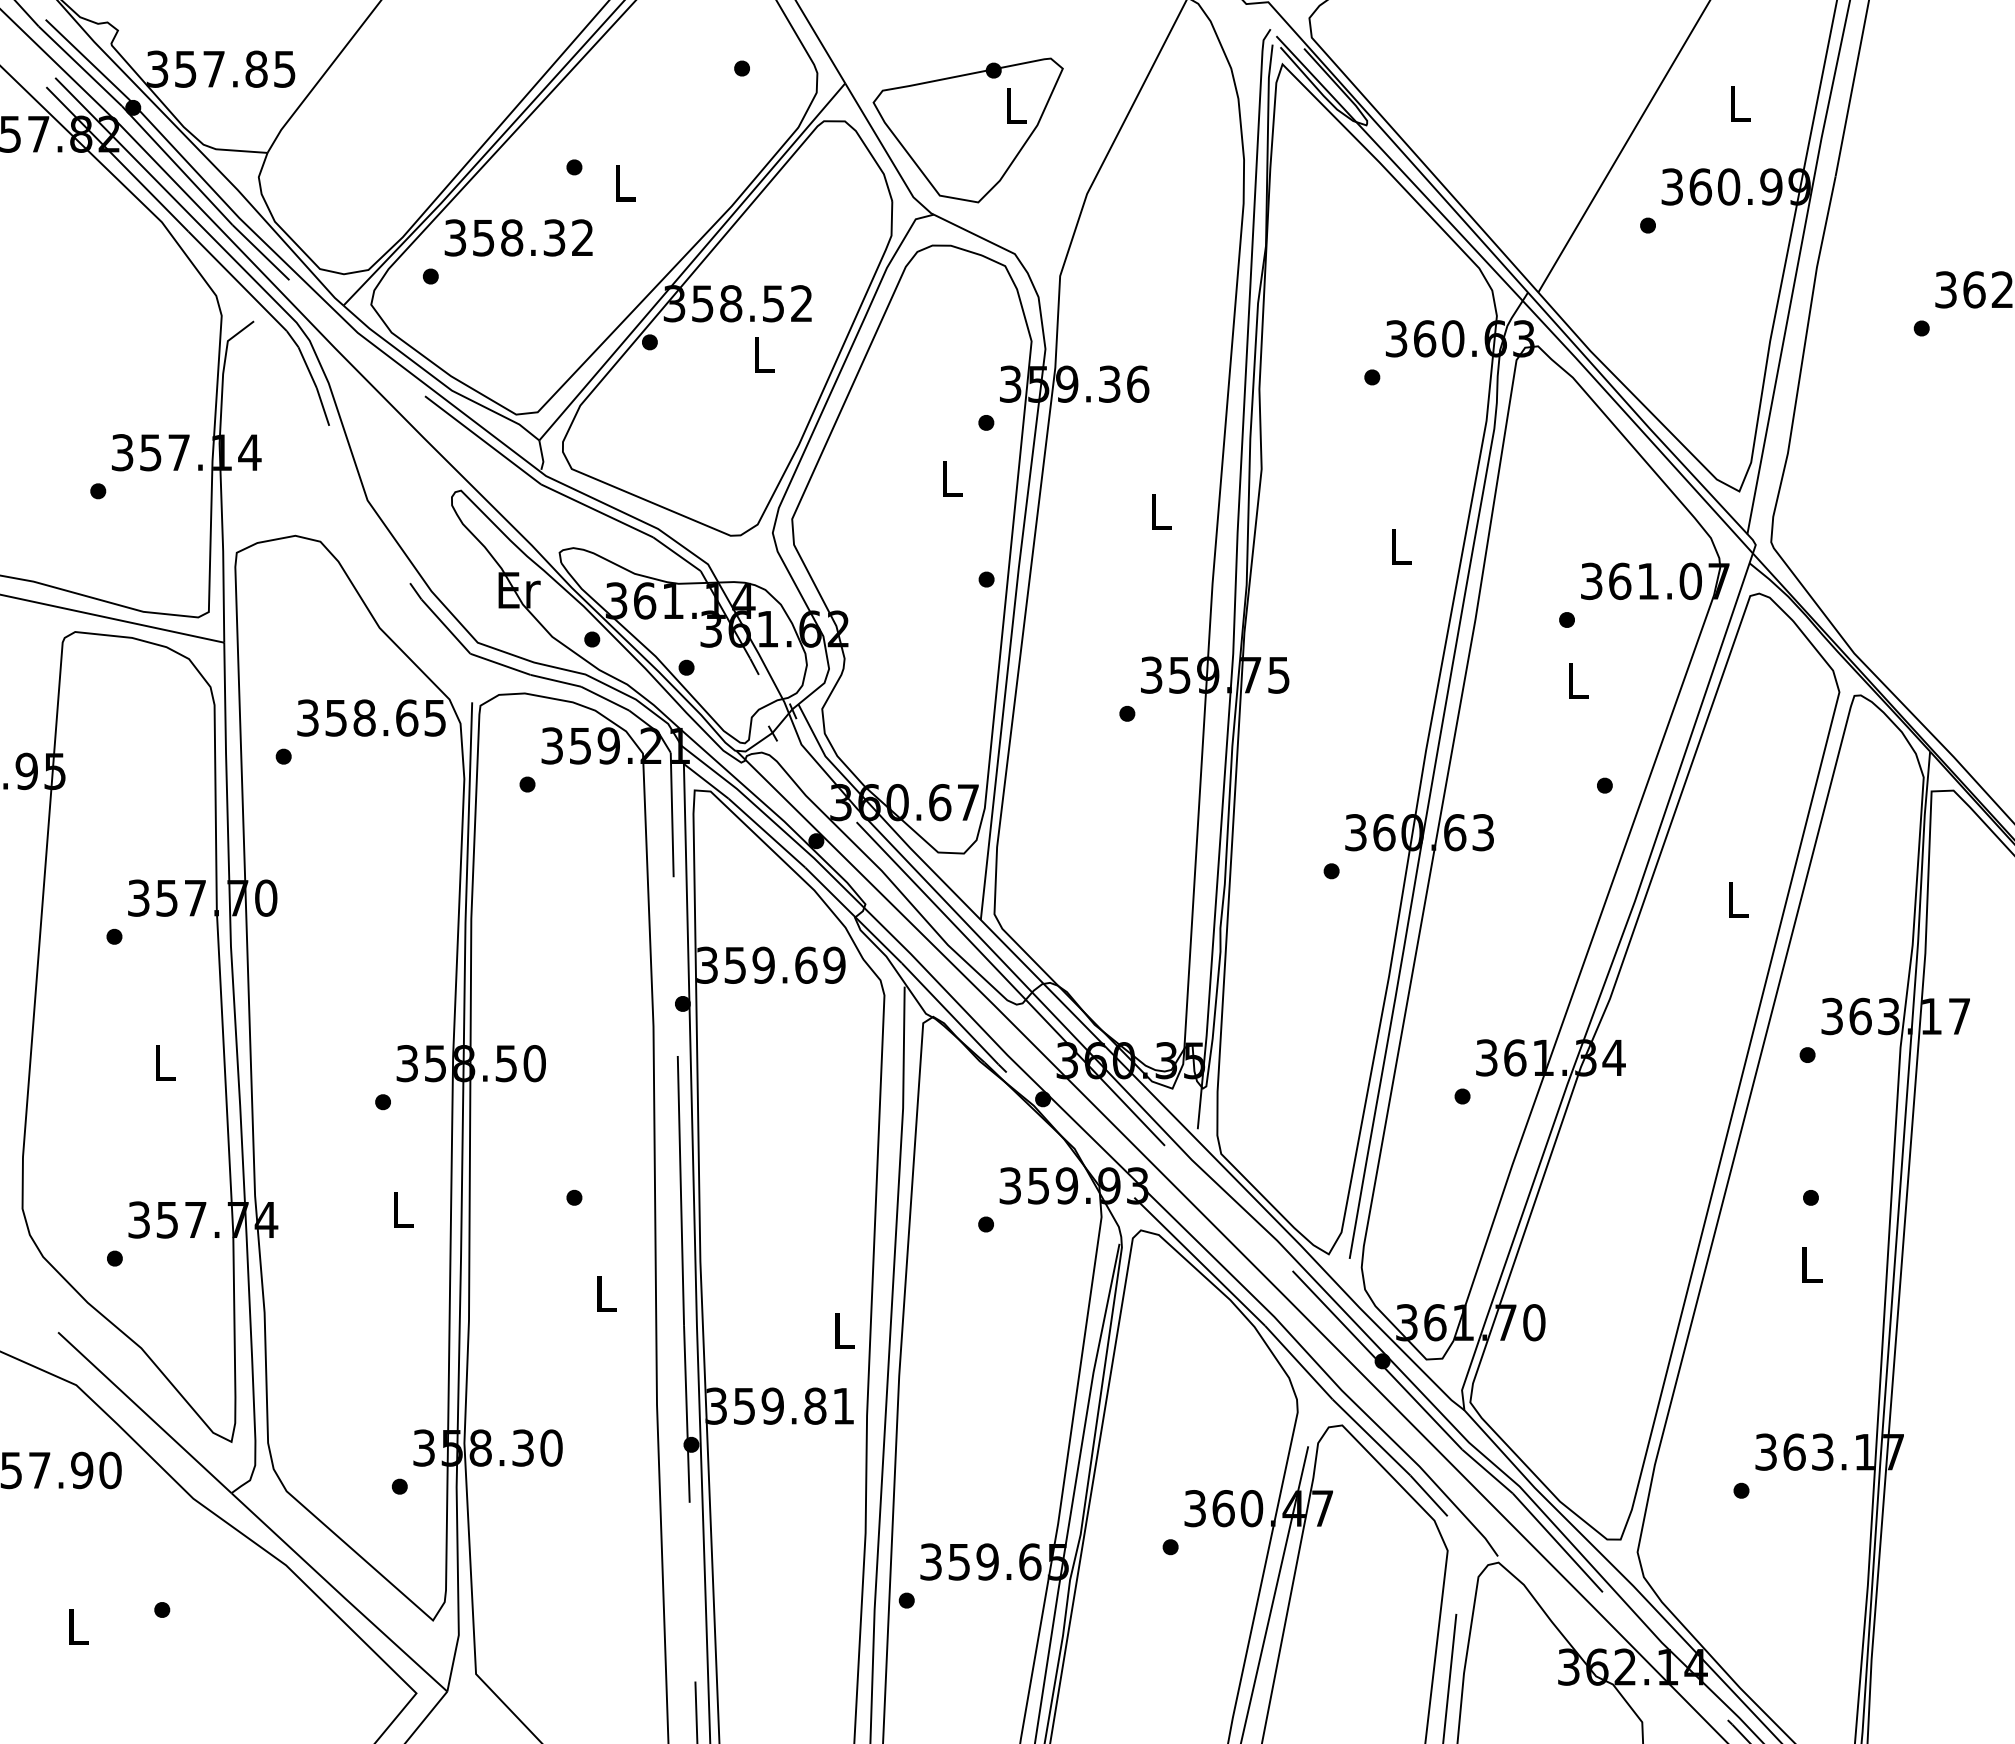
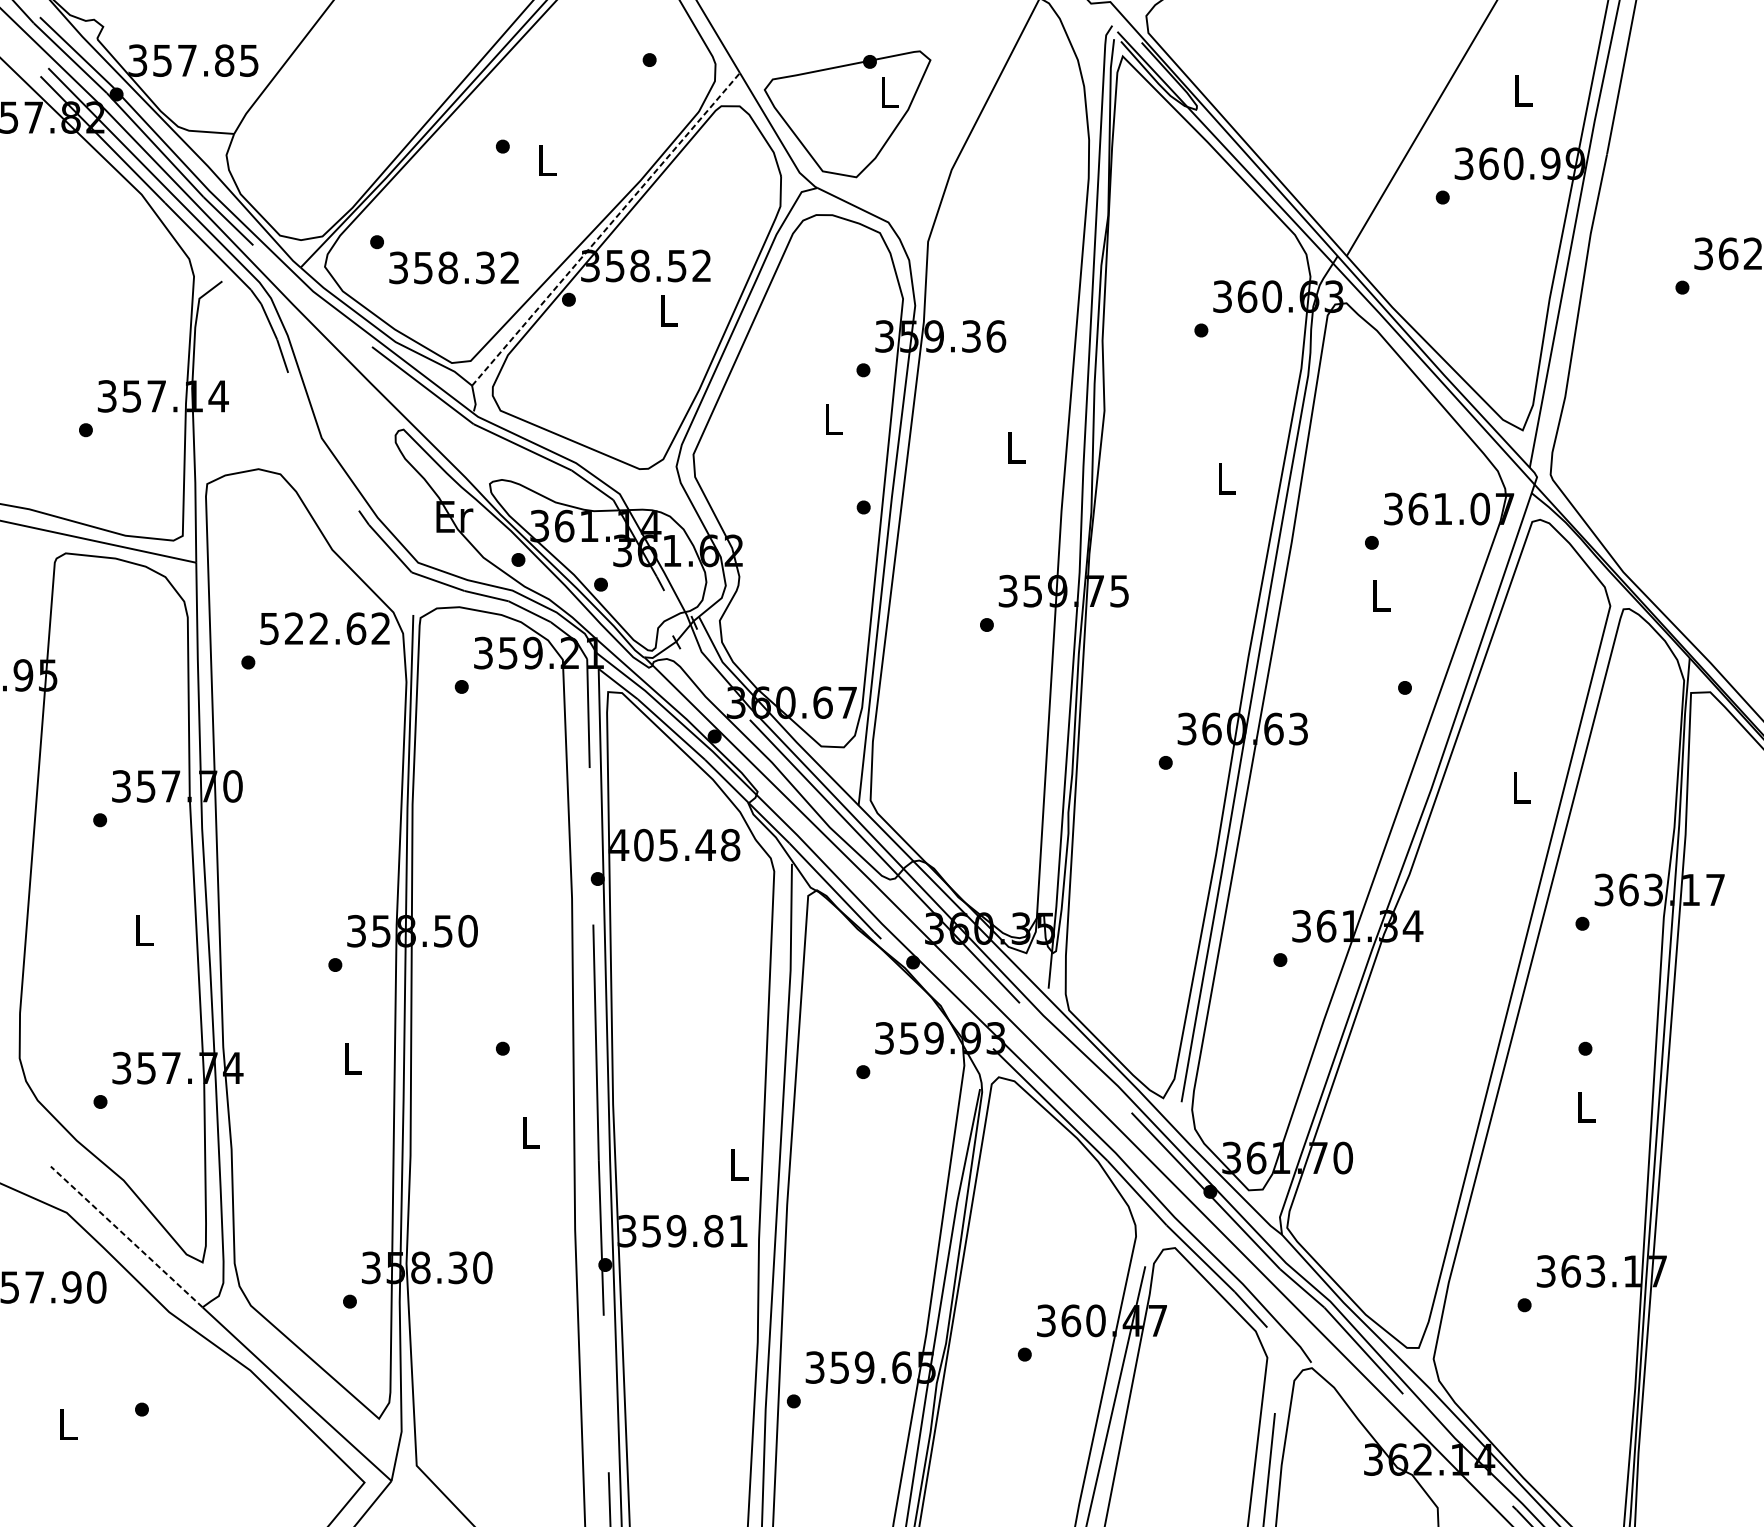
text: (518, 237) -> (453, 267), moved
line: (692, 261) -> (606, 229), solid -> dashed
text: (371, 717) -> (325, 628), 358.65 -> 522.62
text: (770, 964) -> (674, 844), 359.69 -> 405.48
line: (144, 1412) -> (126, 1236), solid -> dashed

